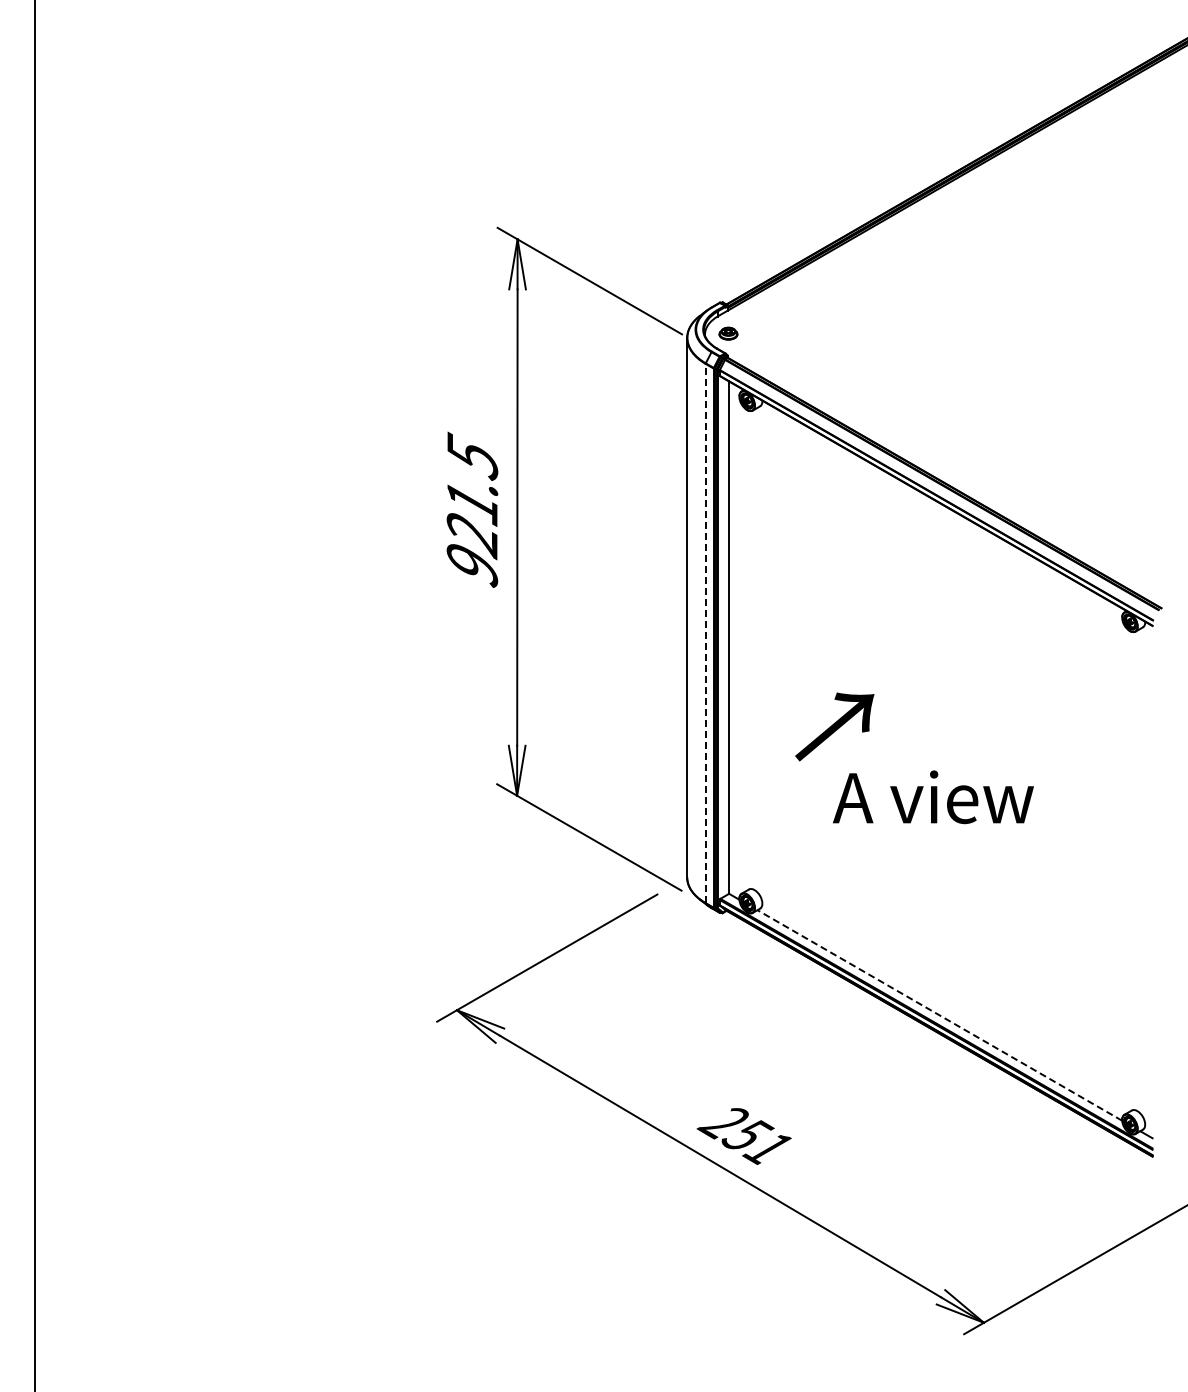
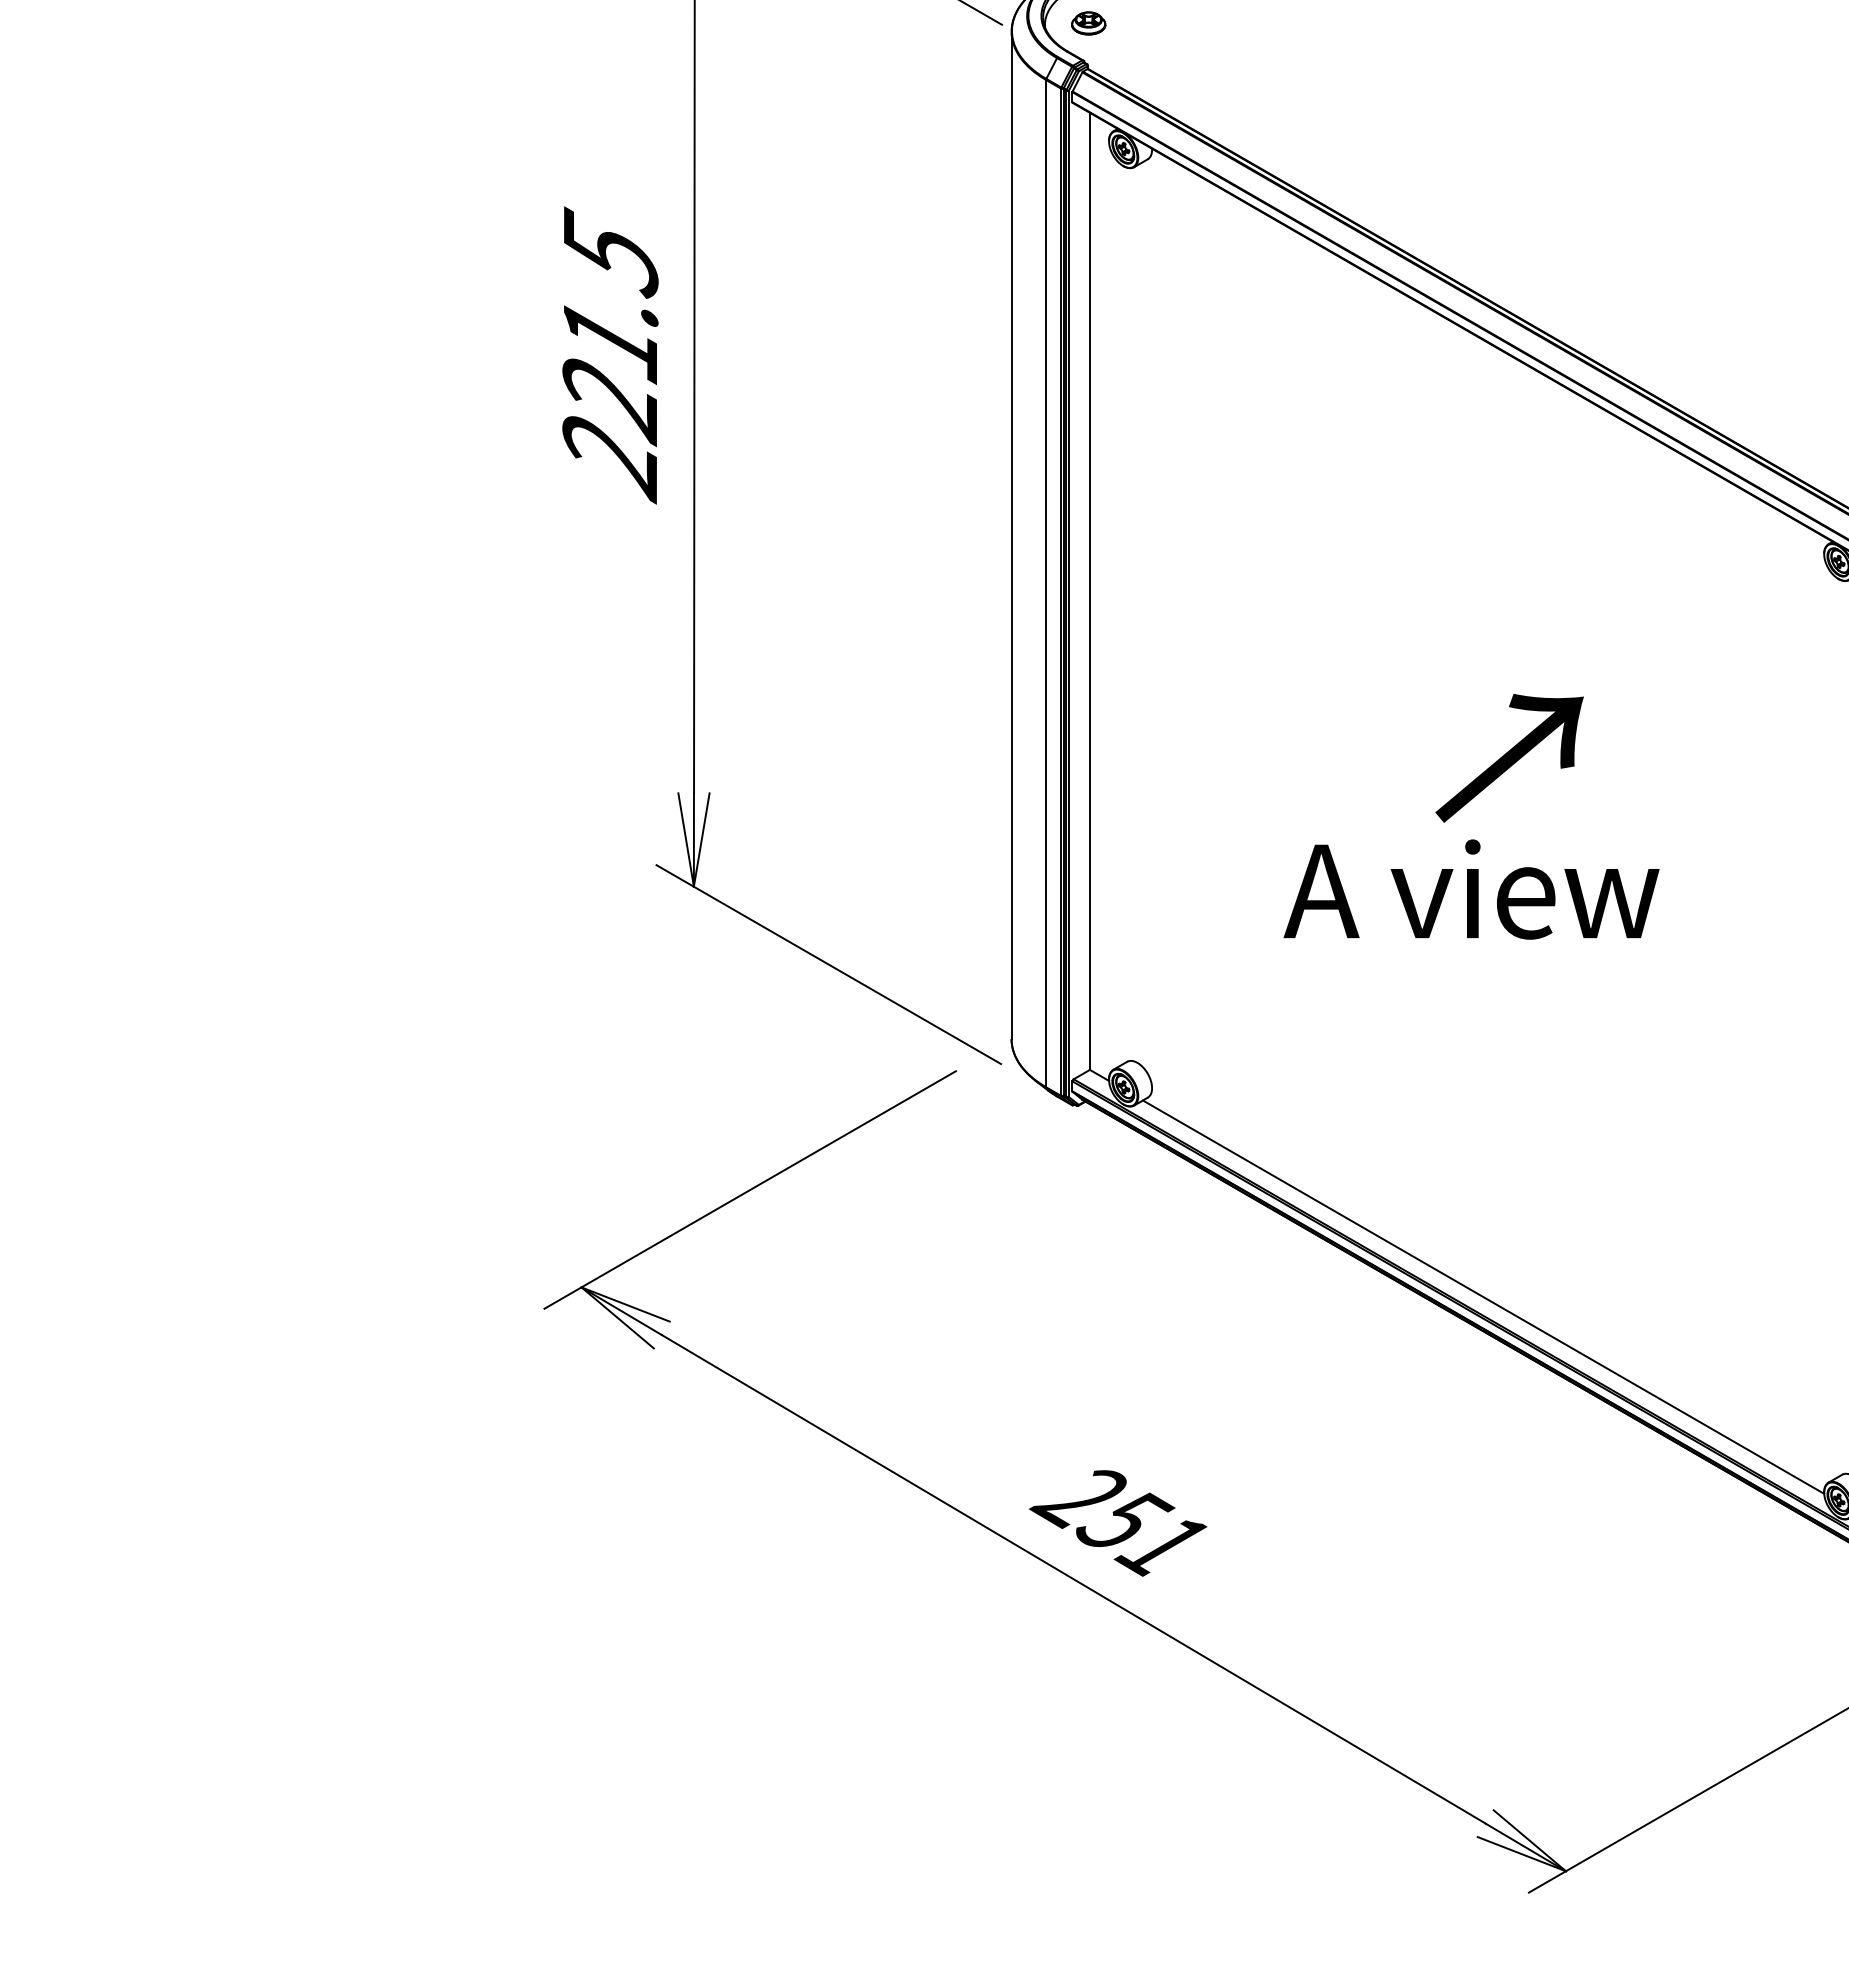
text: (472, 566) -> (610, 458), 921.5 -> 221.5
line: (705, 633) -> (1045, 583), dashed -> solid
text: (834, 726) -> (1509, 757), moved
line: (939, 1015) -> (1482, 1297), dashed -> solid

